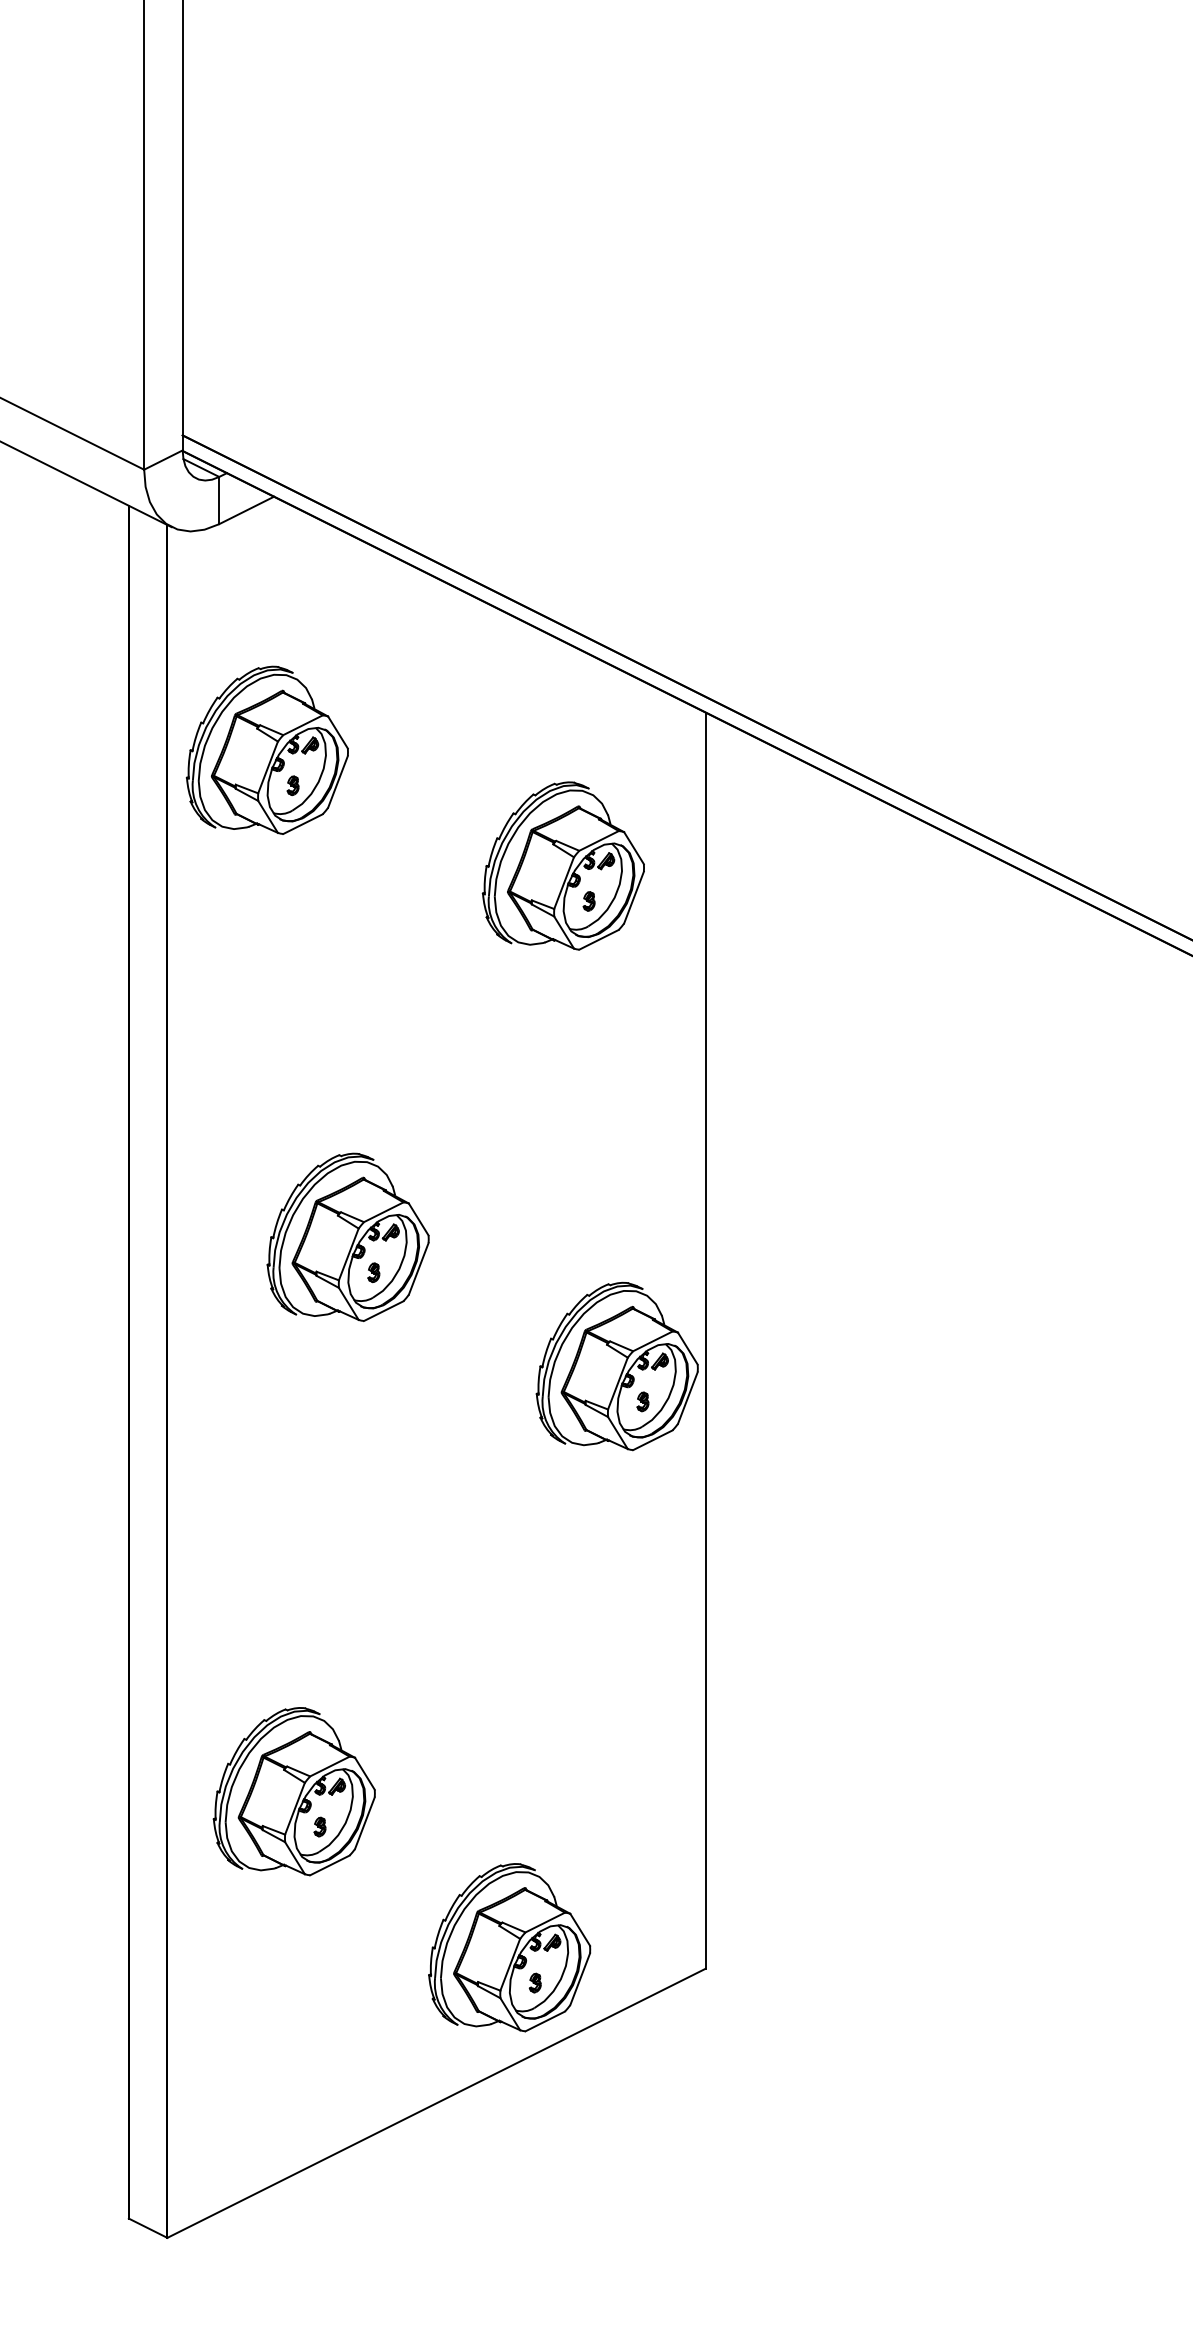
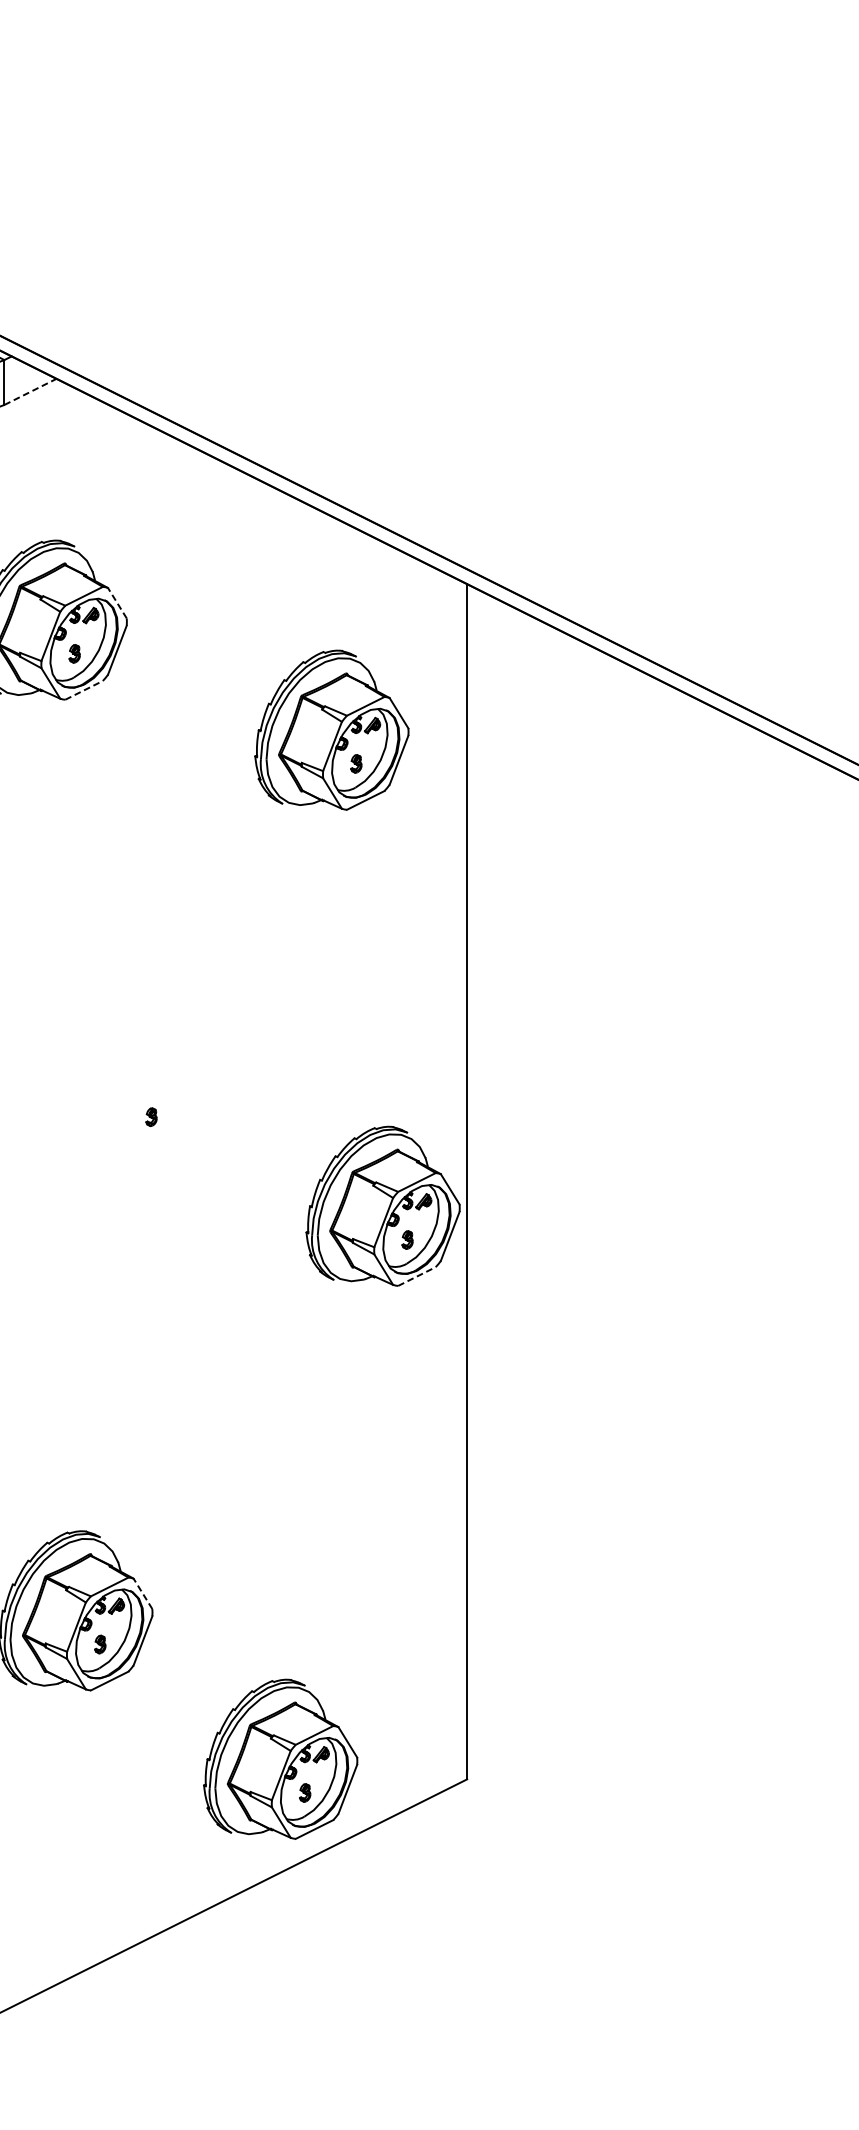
line: (246, 510) -> (30, 391), solid -> dashed
line: (337, 732) -> (116, 603), solid -> dashed
line: (303, 823) -> (84, 689), solid -> dashed
part: (347, 1236) -> (126, 1082), removed
line: (653, 1440) -> (417, 1276), solid -> dashed
line: (364, 1773) -> (142, 1593), solid -> dashed

